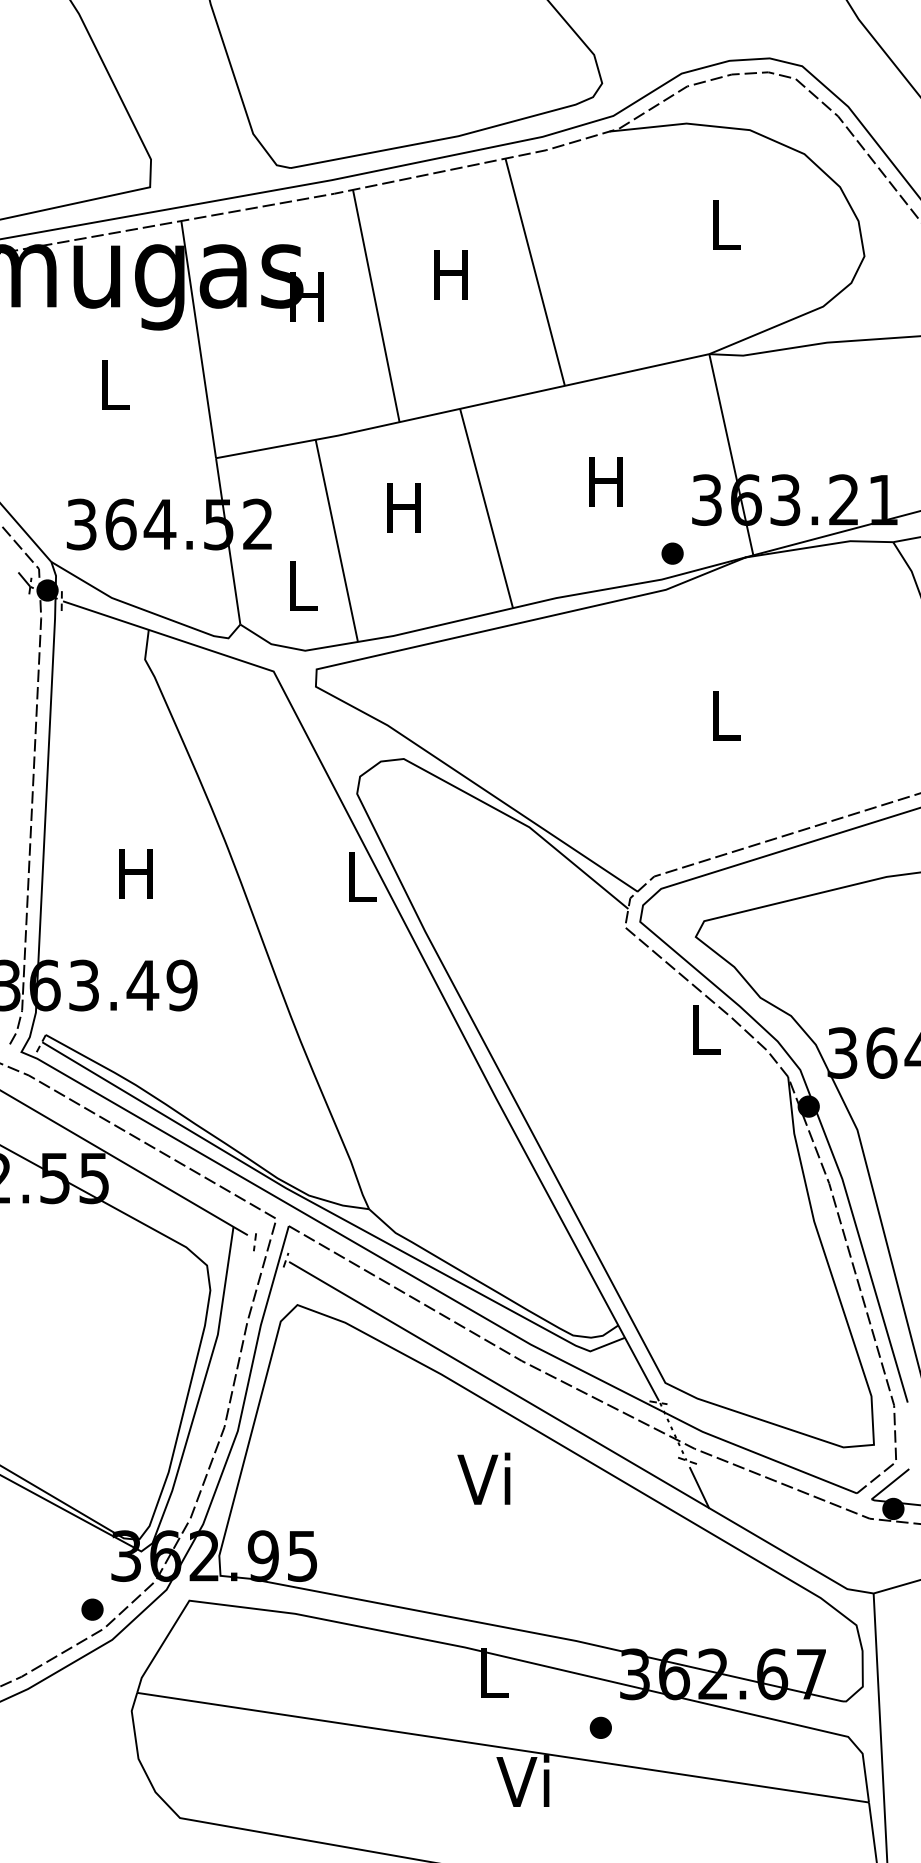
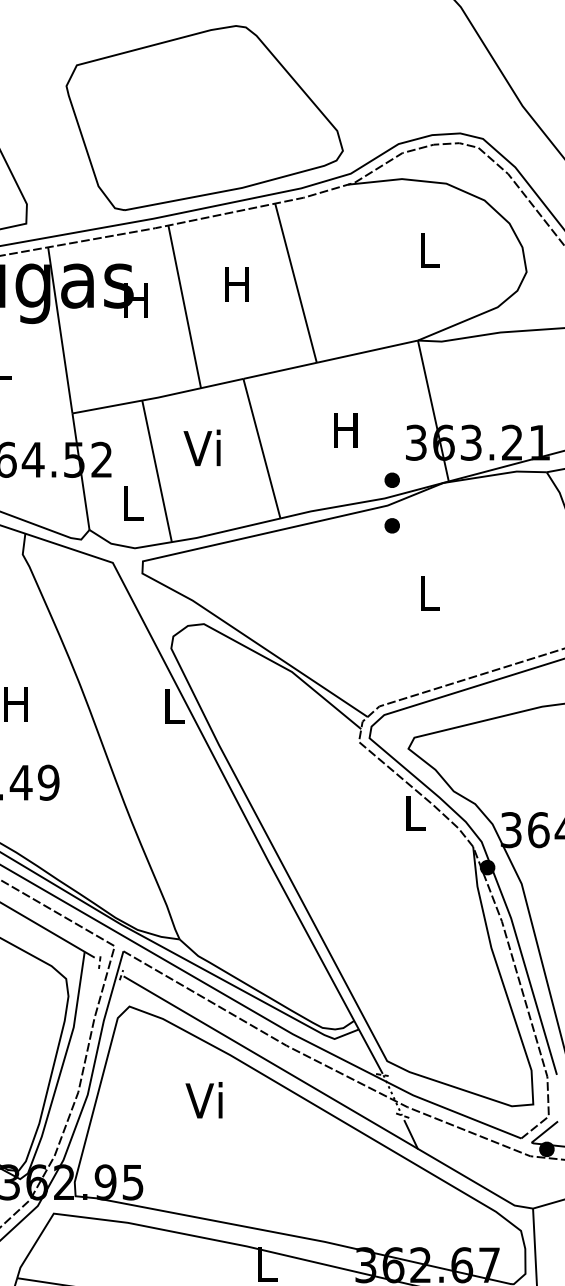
text: (400, 507) -> (201, 447), H -> Vi
part: (672, 618) -> (392, 525), added
text: (483, 1478) -> (203, 1100), moved

